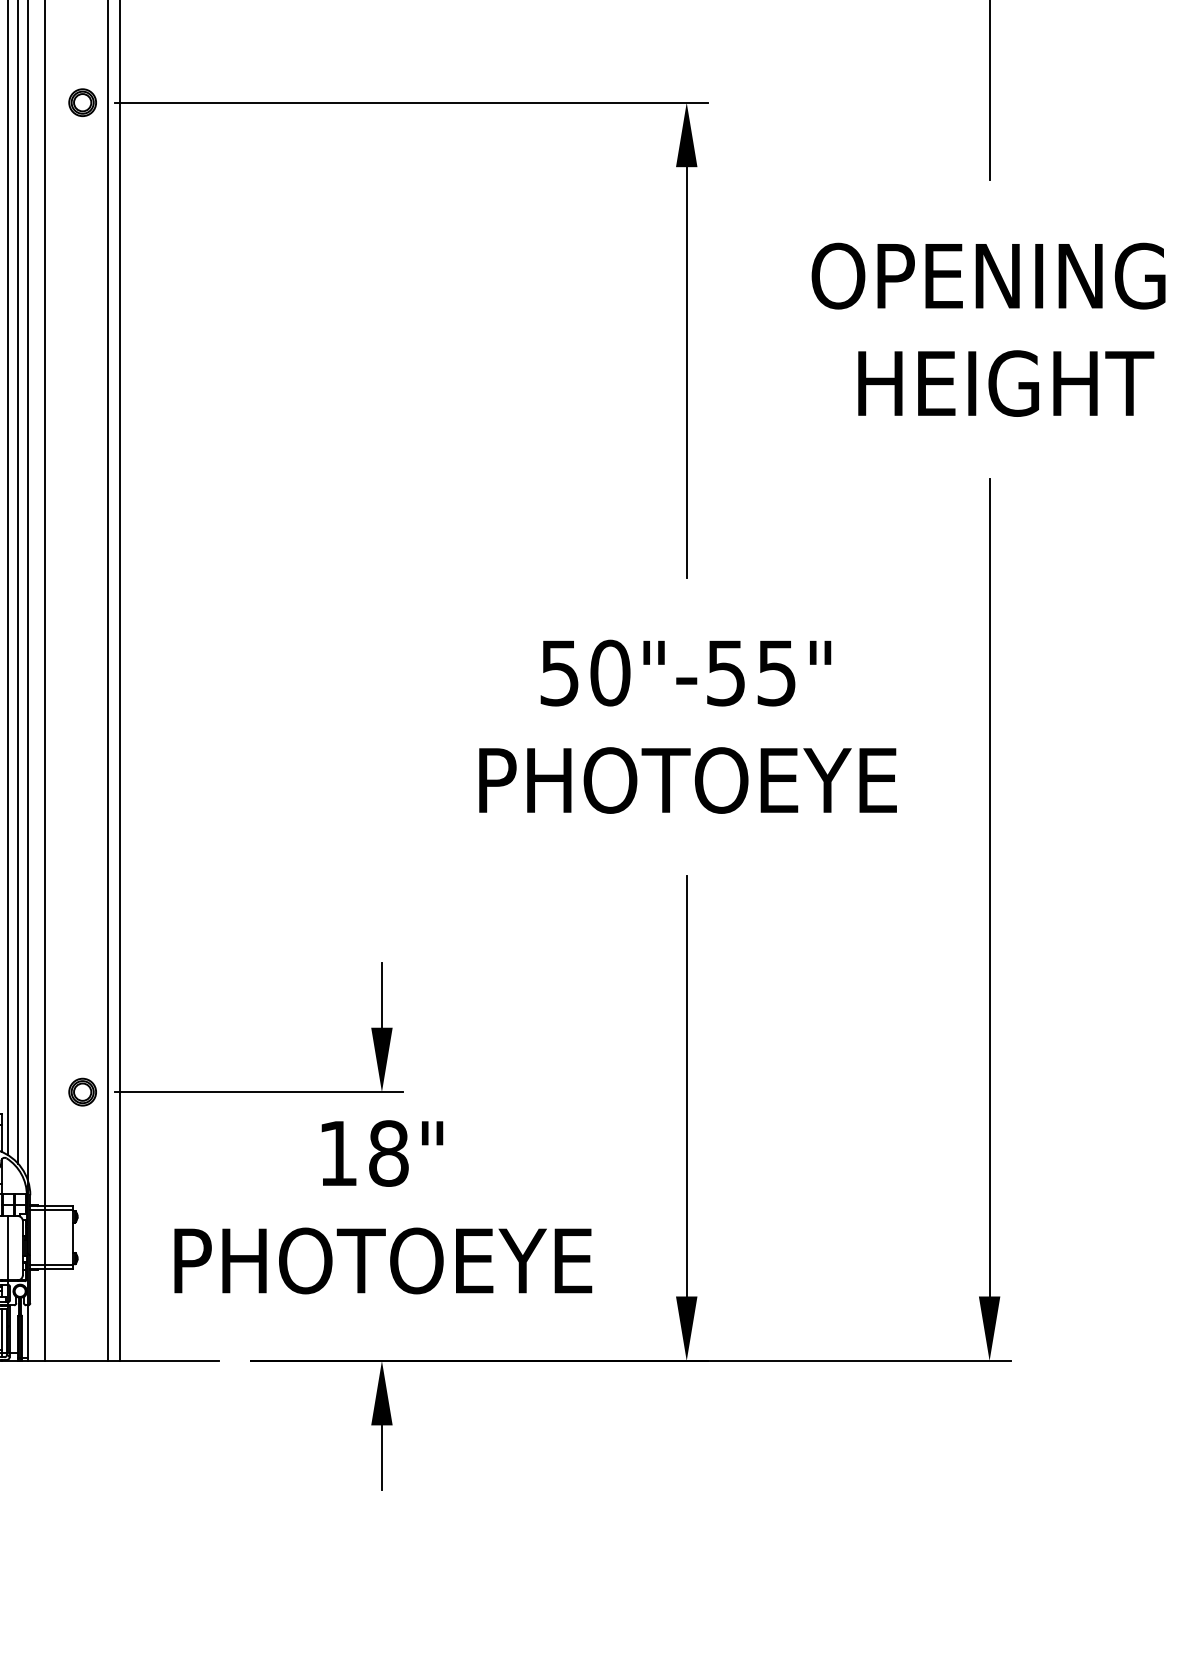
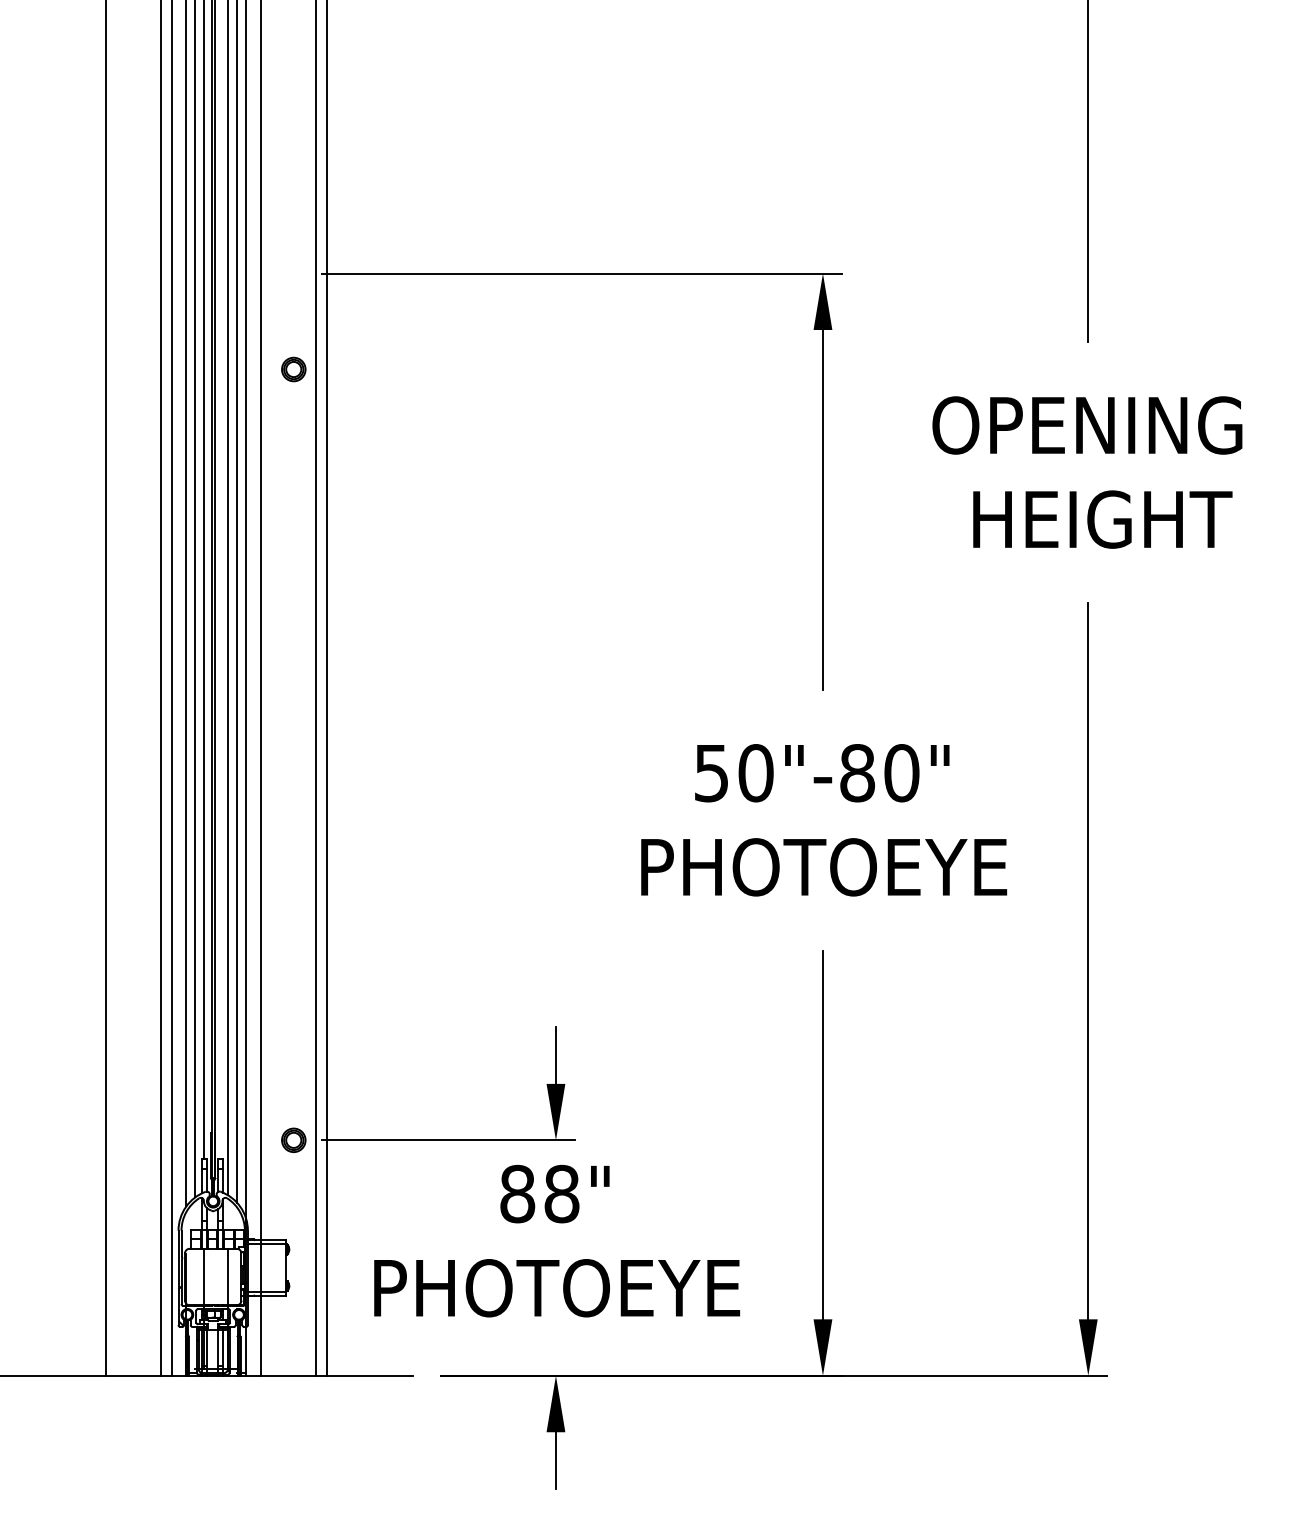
part: (82, 102) -> (293, 369), moved
text: (751, 673) -> (879, 773), 50"-55" -> 50"-80"
text: (338, 1152) -> (517, 1193), 18" -> 88"

